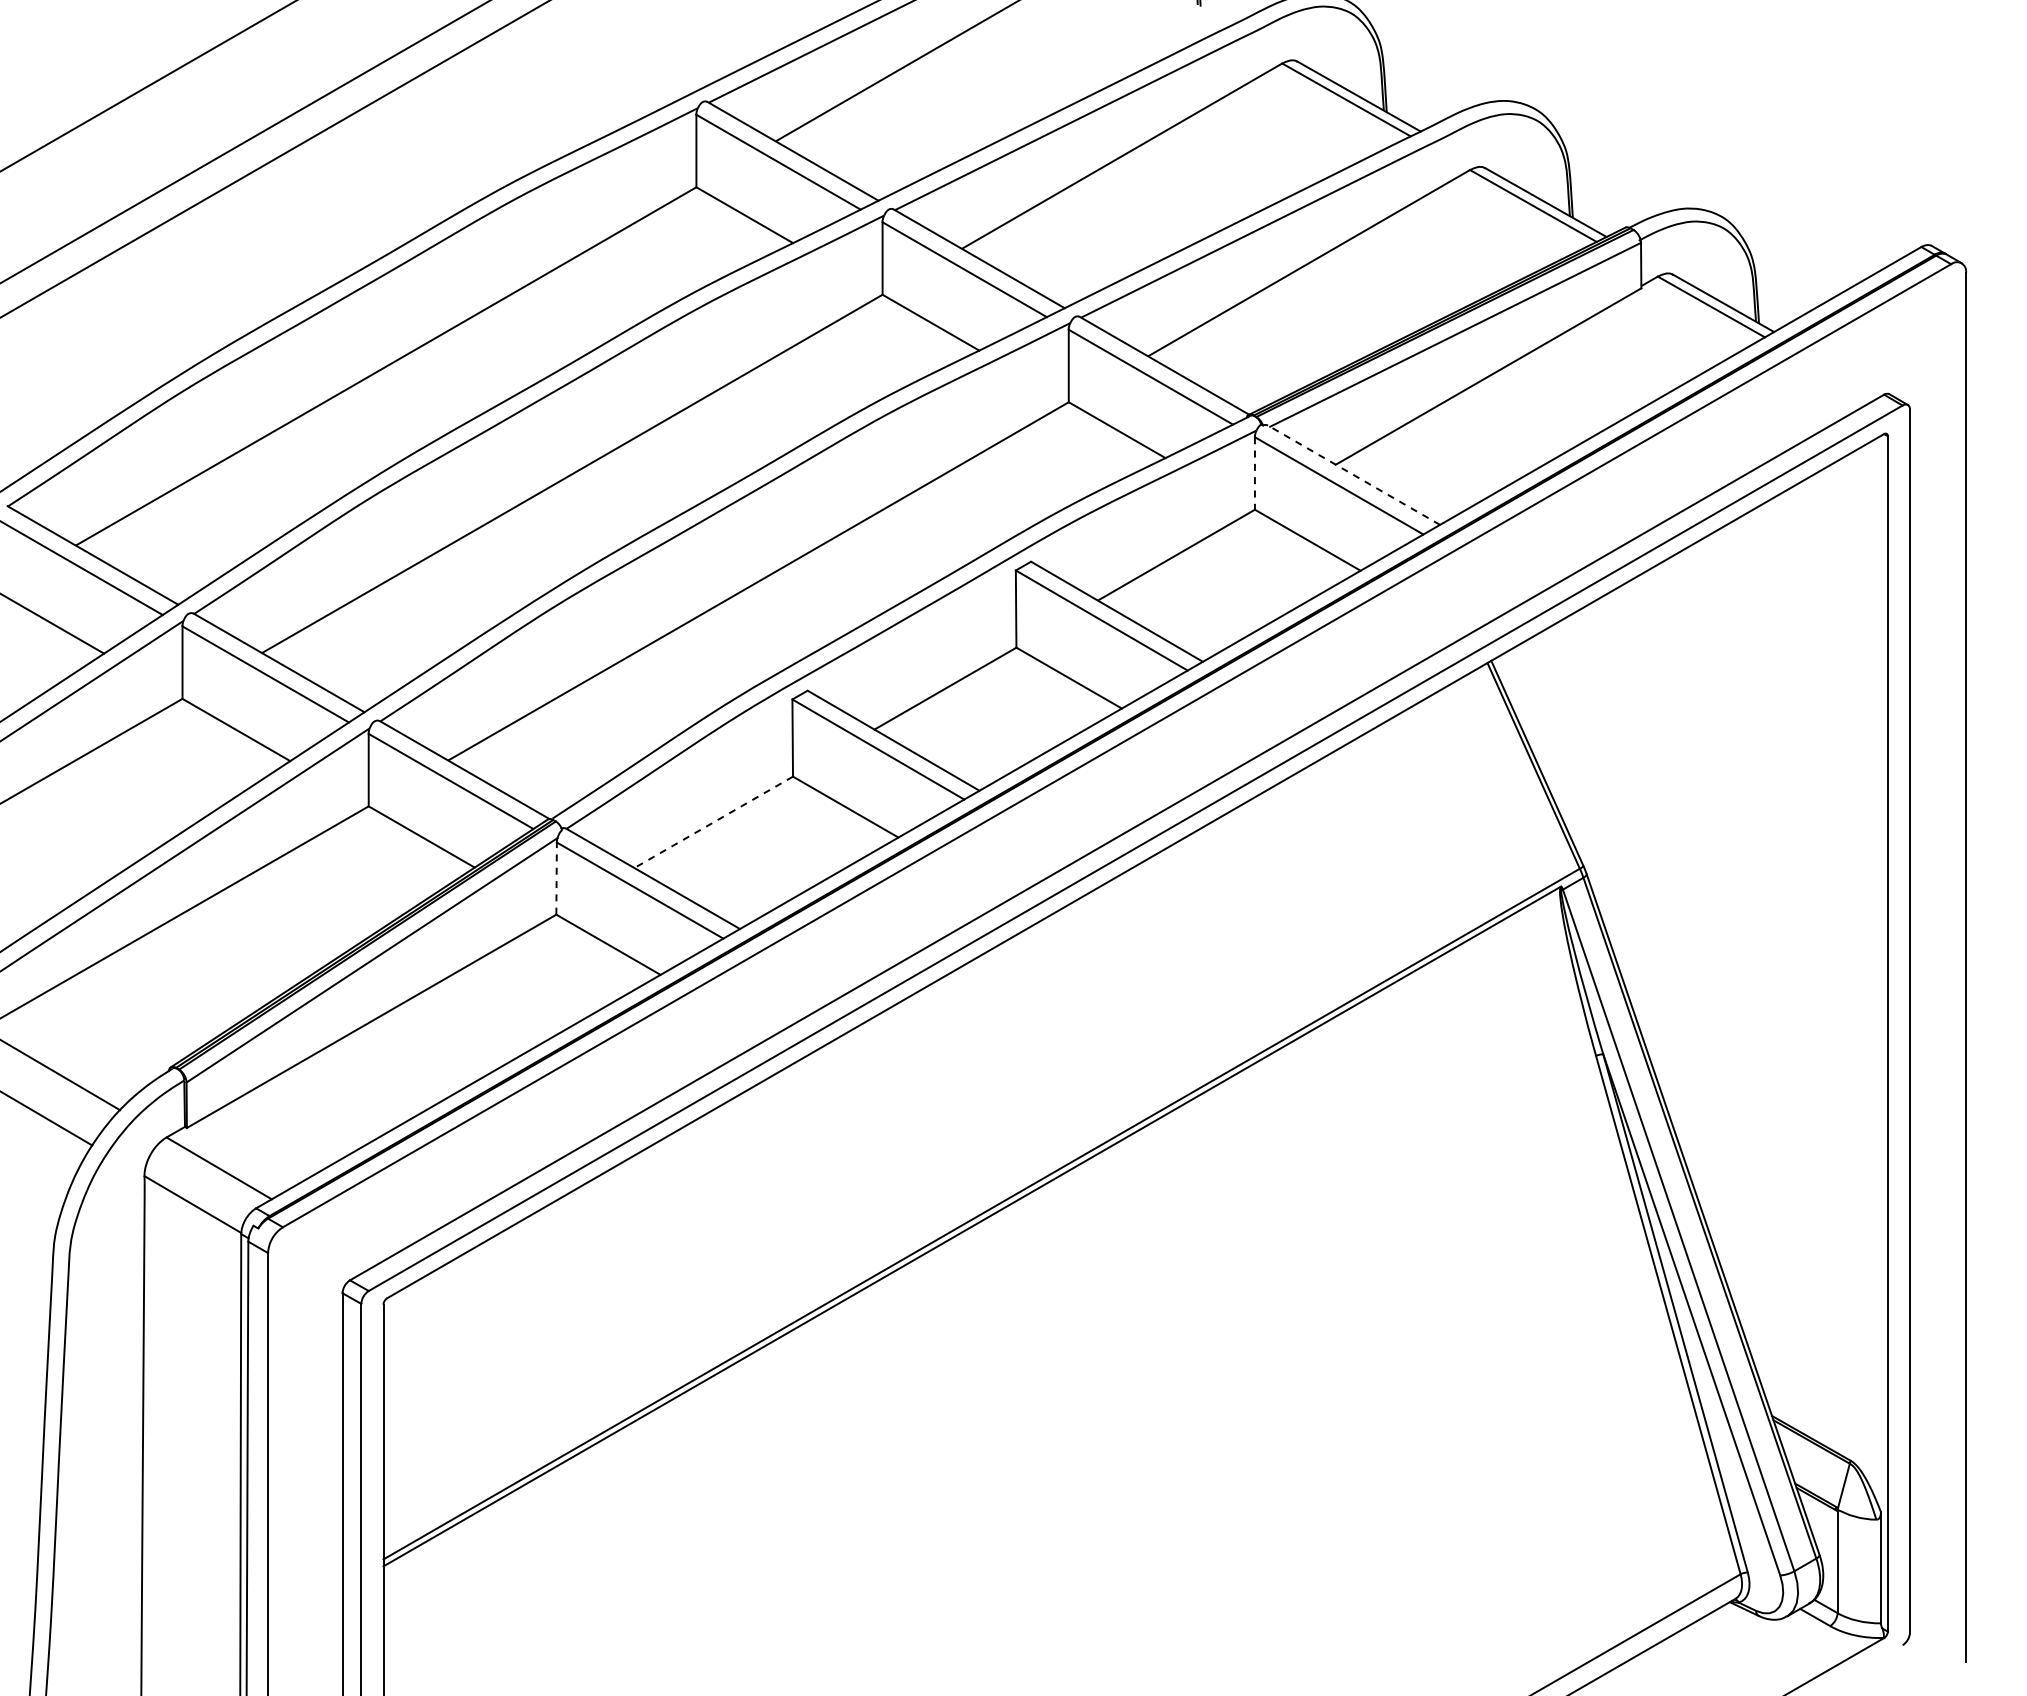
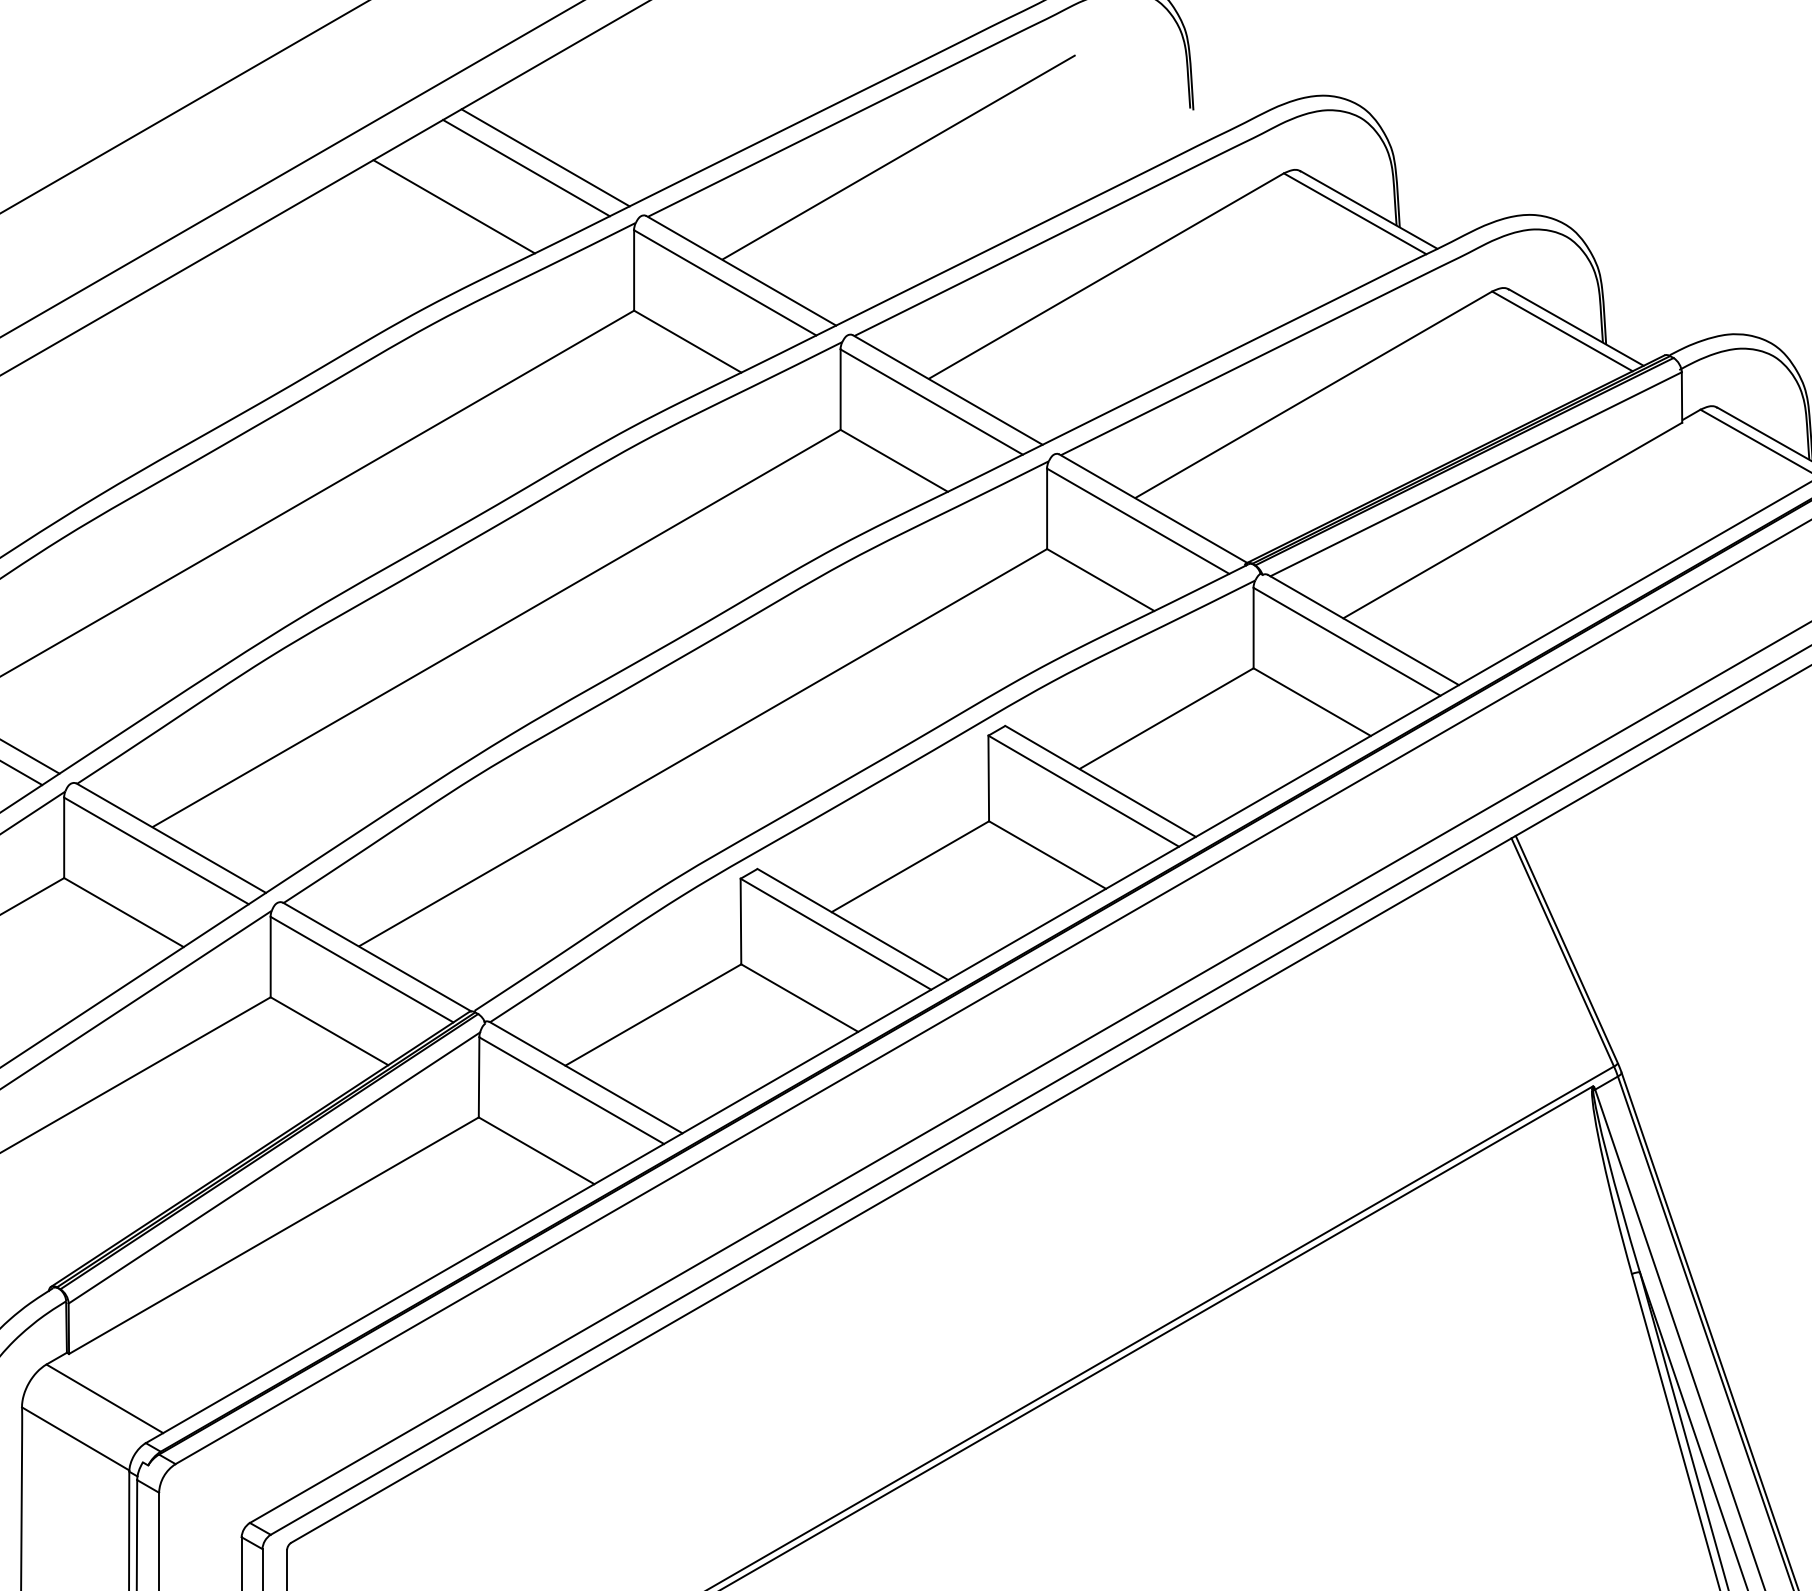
line: (616, 49) -> (545, 157), added
line: (599, 58) -> (526, 167), added
line: (533, 93) -> (453, 206), added
line: (1254, 473) -> (1253, 628), dashed -> solid
line: (1353, 475) -> (1362, 630), dashed -> solid
line: (713, 822) -> (653, 1015), dashed -> solid
line: (556, 878) -> (478, 1077), dashed -> solid

